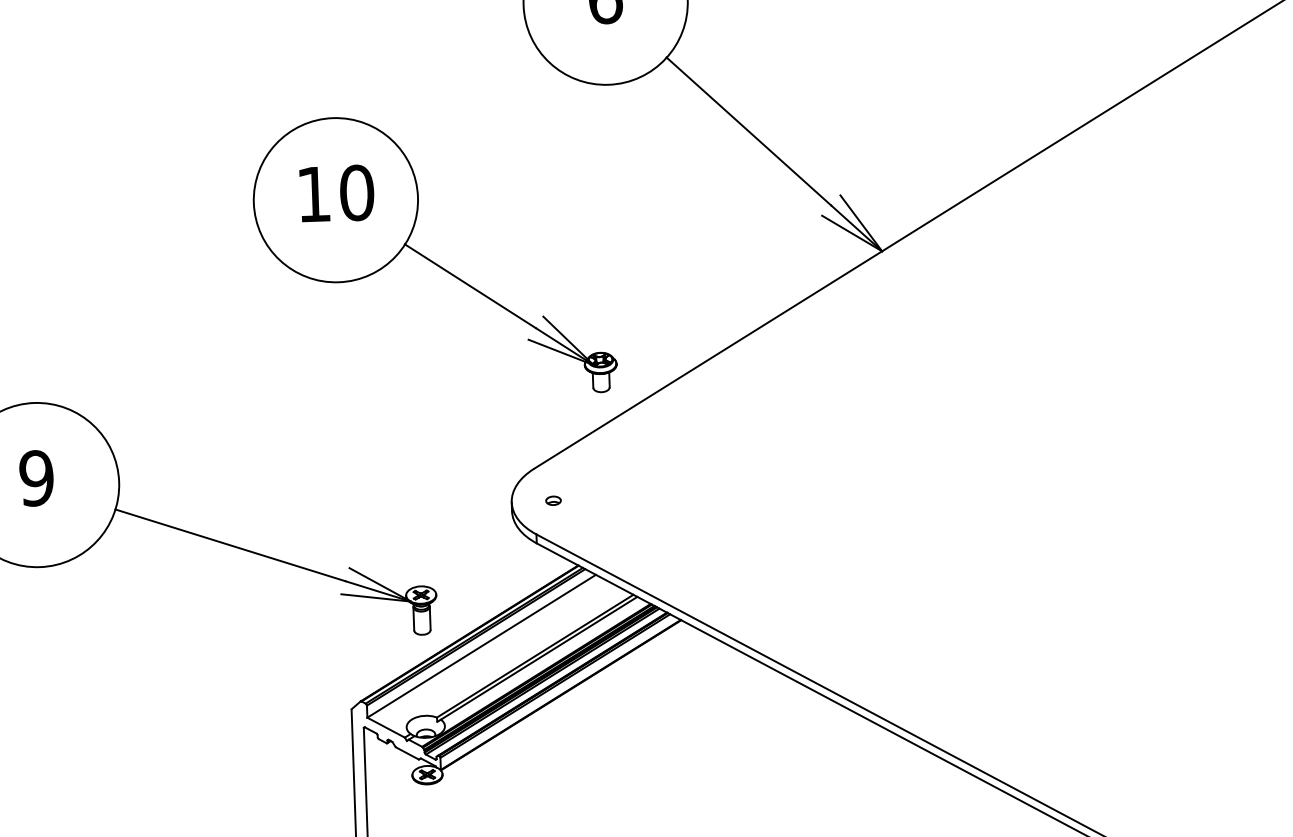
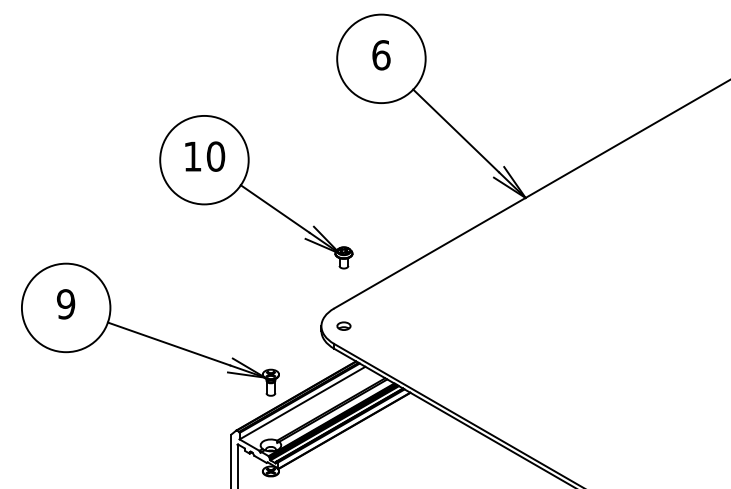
part: (434, 256) -> (256, 192), moved
part: (552, 499) -> (343, 325), size x1.67

